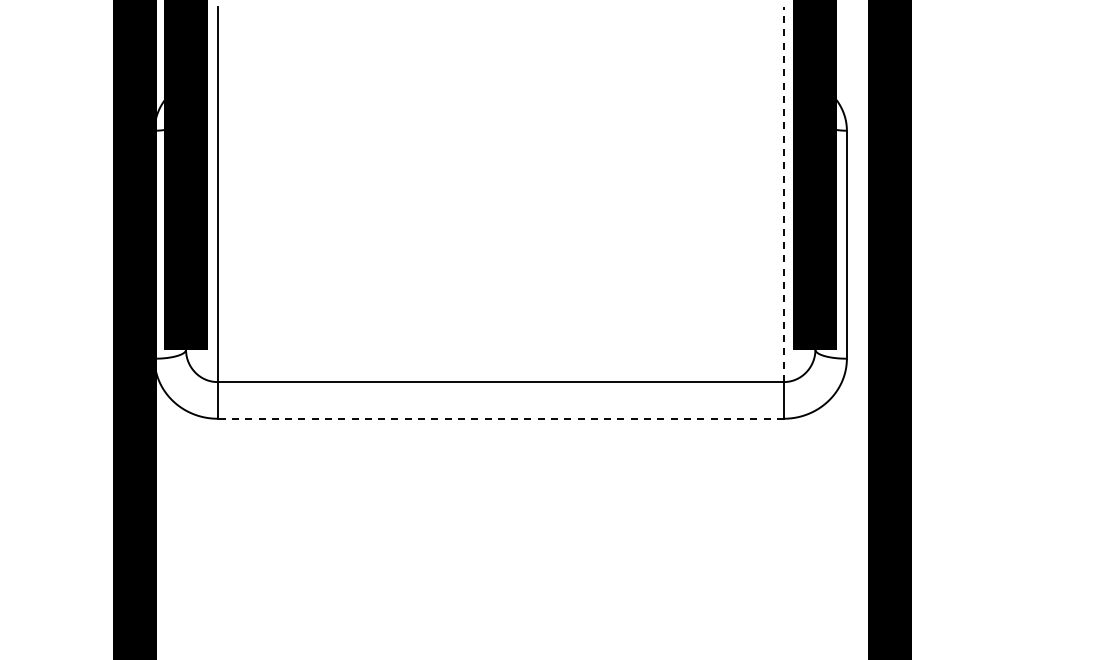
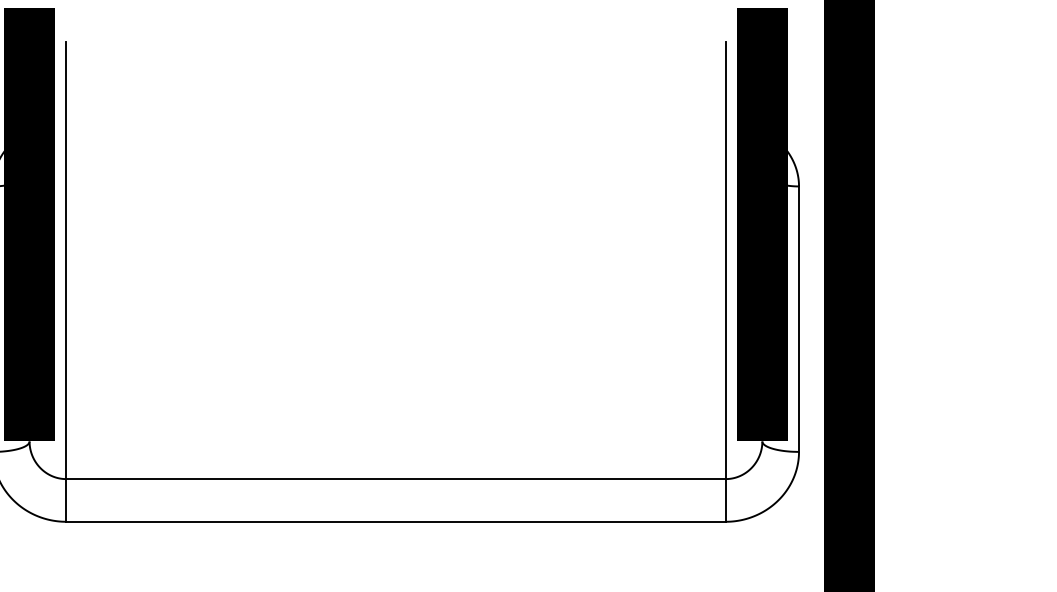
line: (783, 194) -> (725, 260), dashed -> solid
line: (500, 418) -> (395, 521), dashed -> solid

